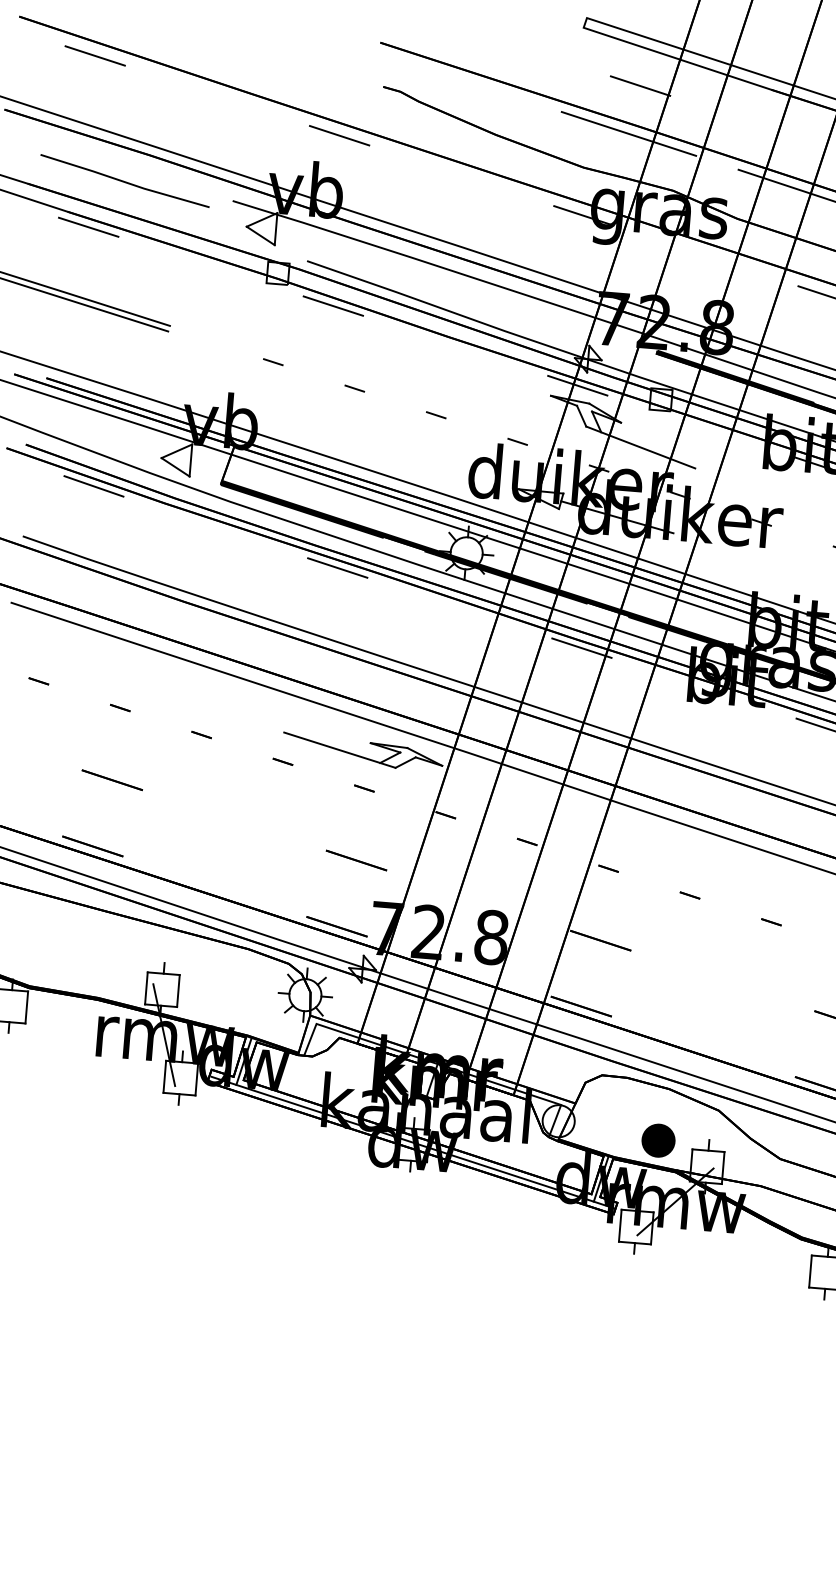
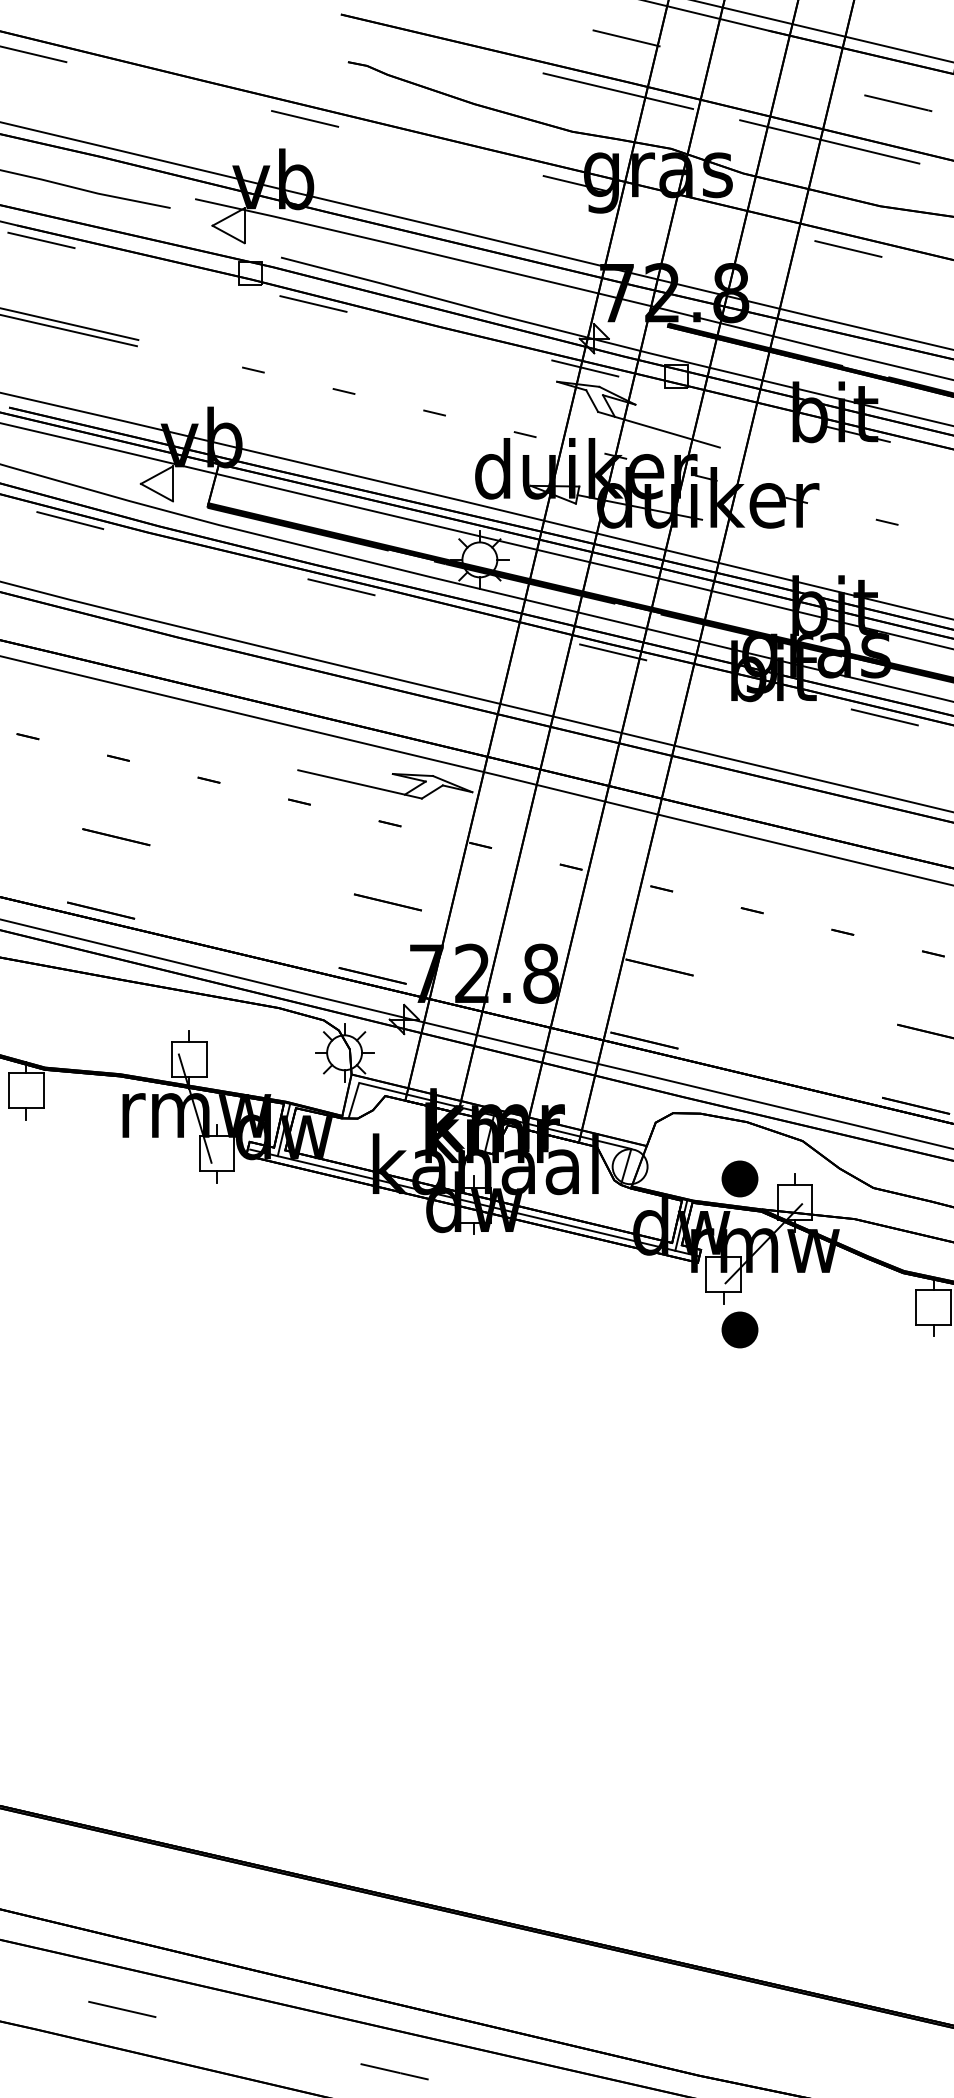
part: (646, 1278) -> (739, 1329), added

